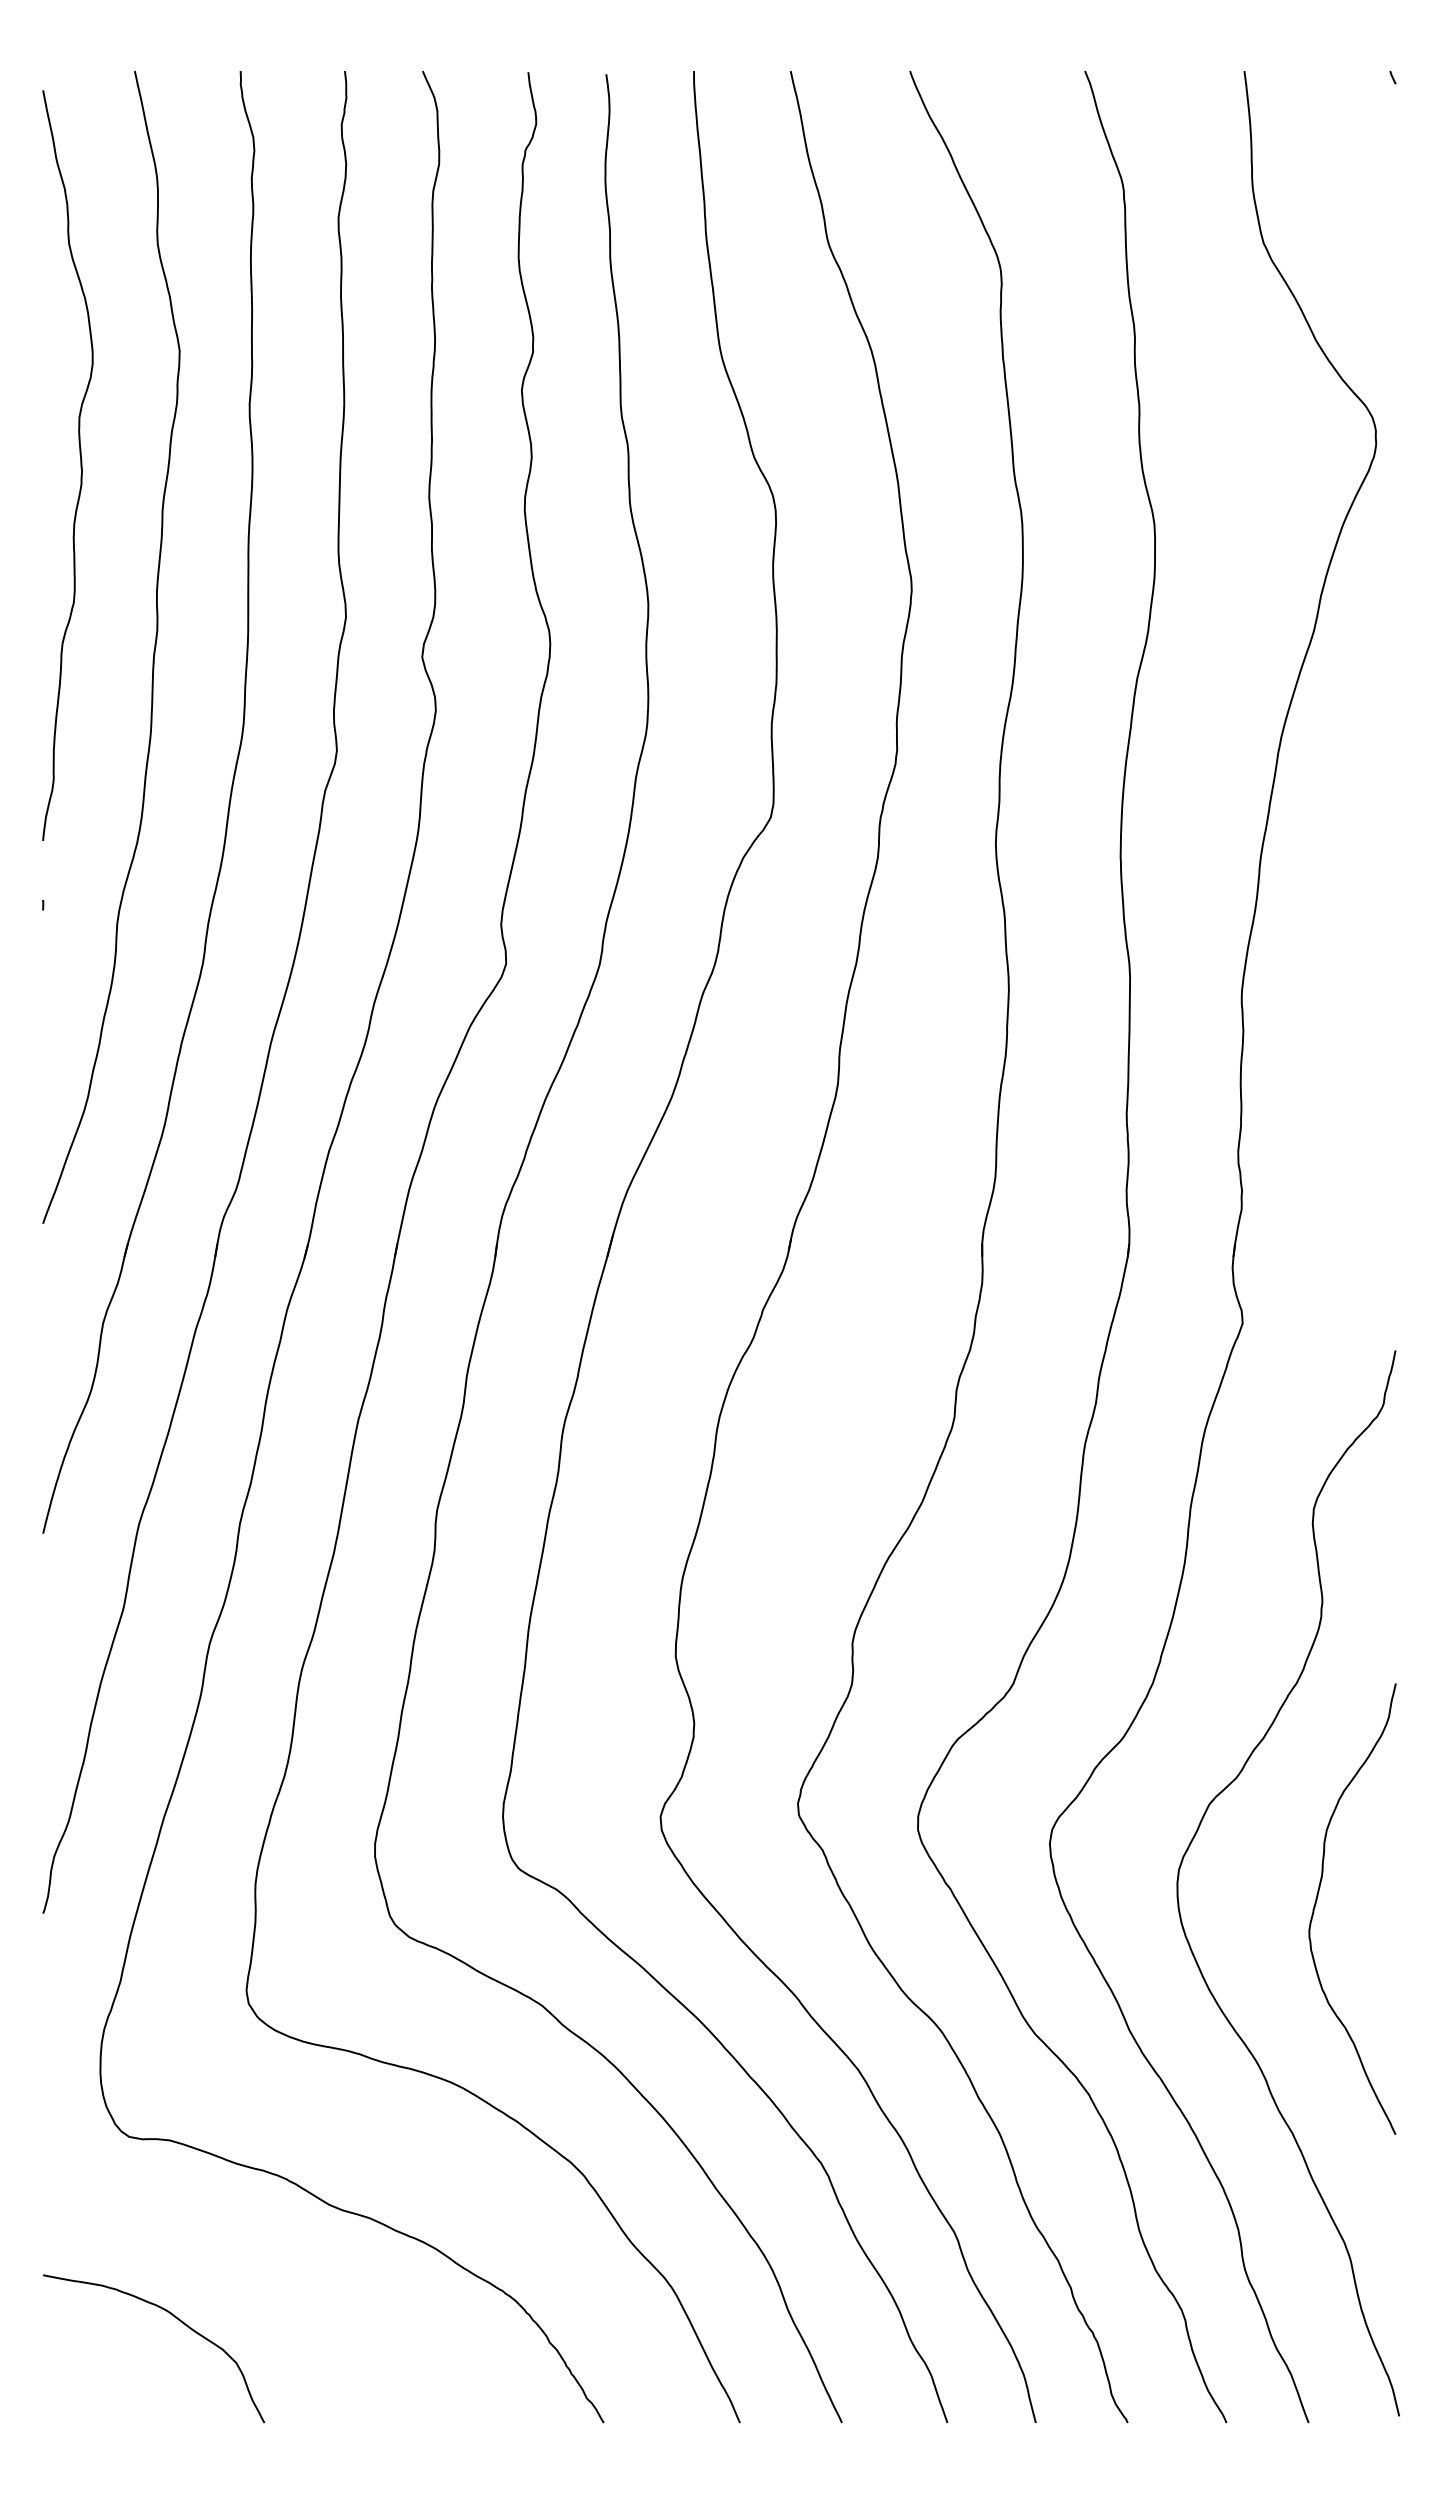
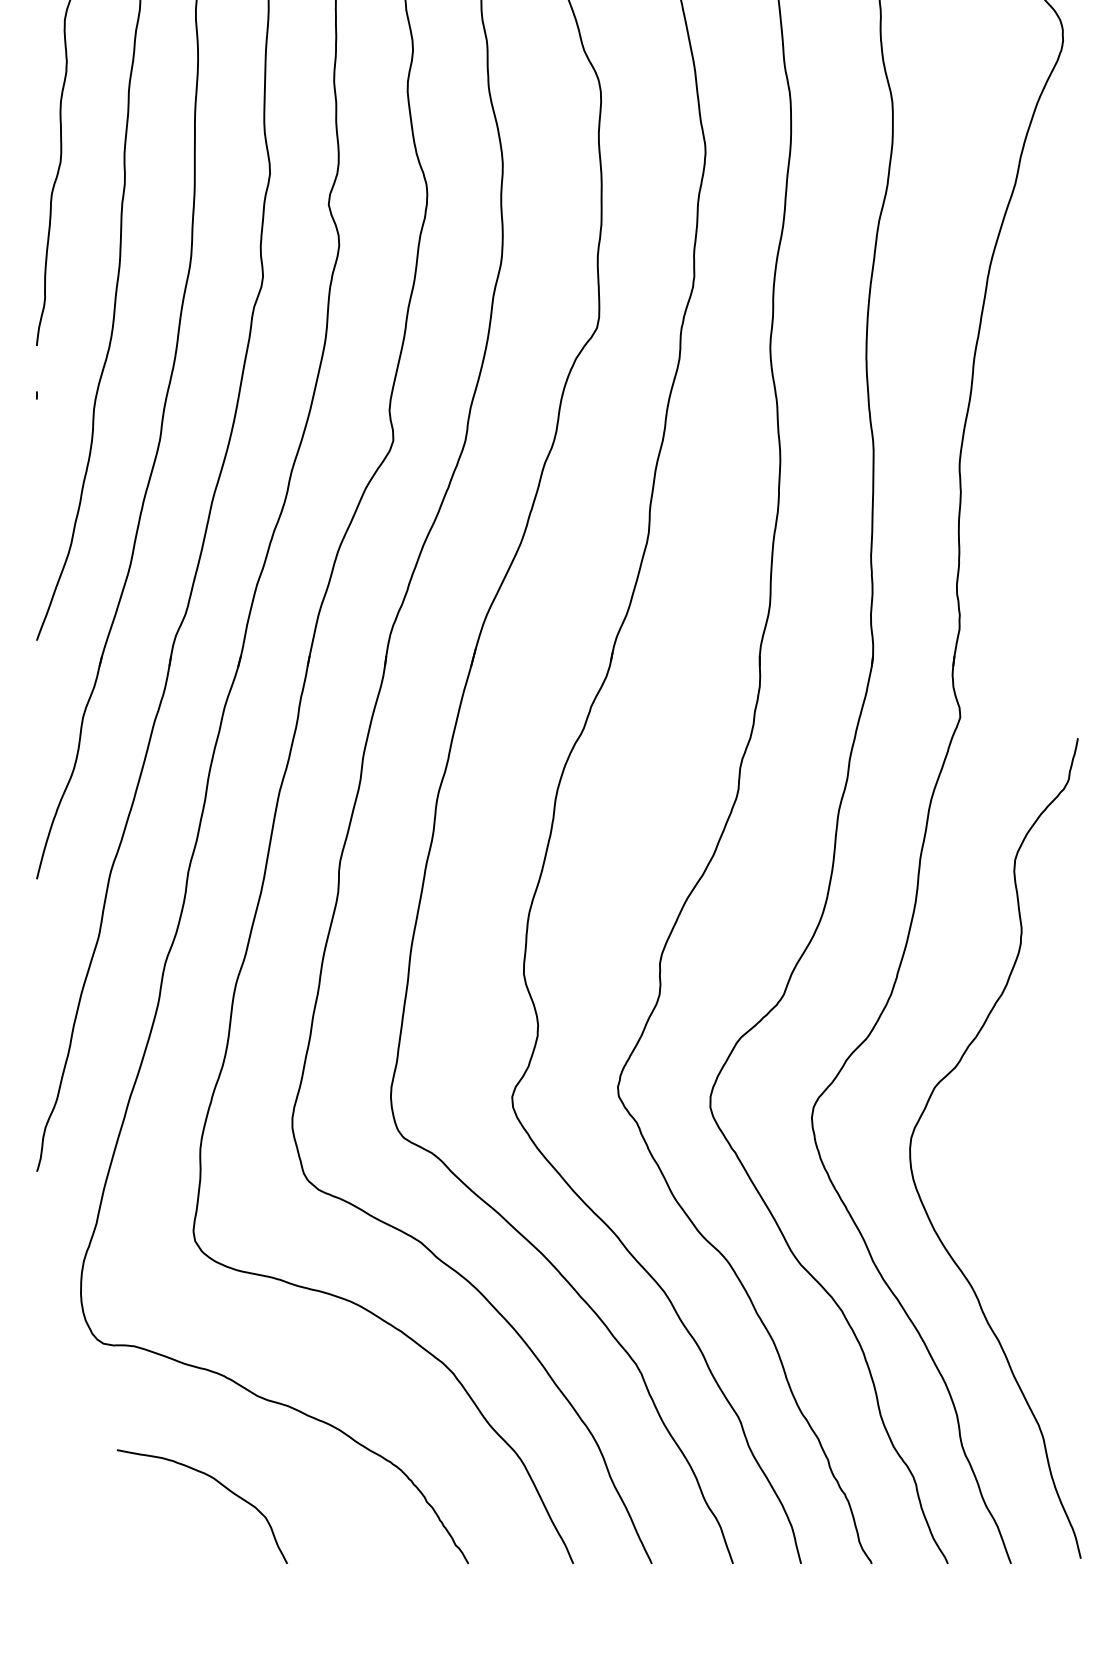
curve: (1317, 1900) -> (1017, 1161), removed
curve: (175, 2318) -> (218, 1483), moved

